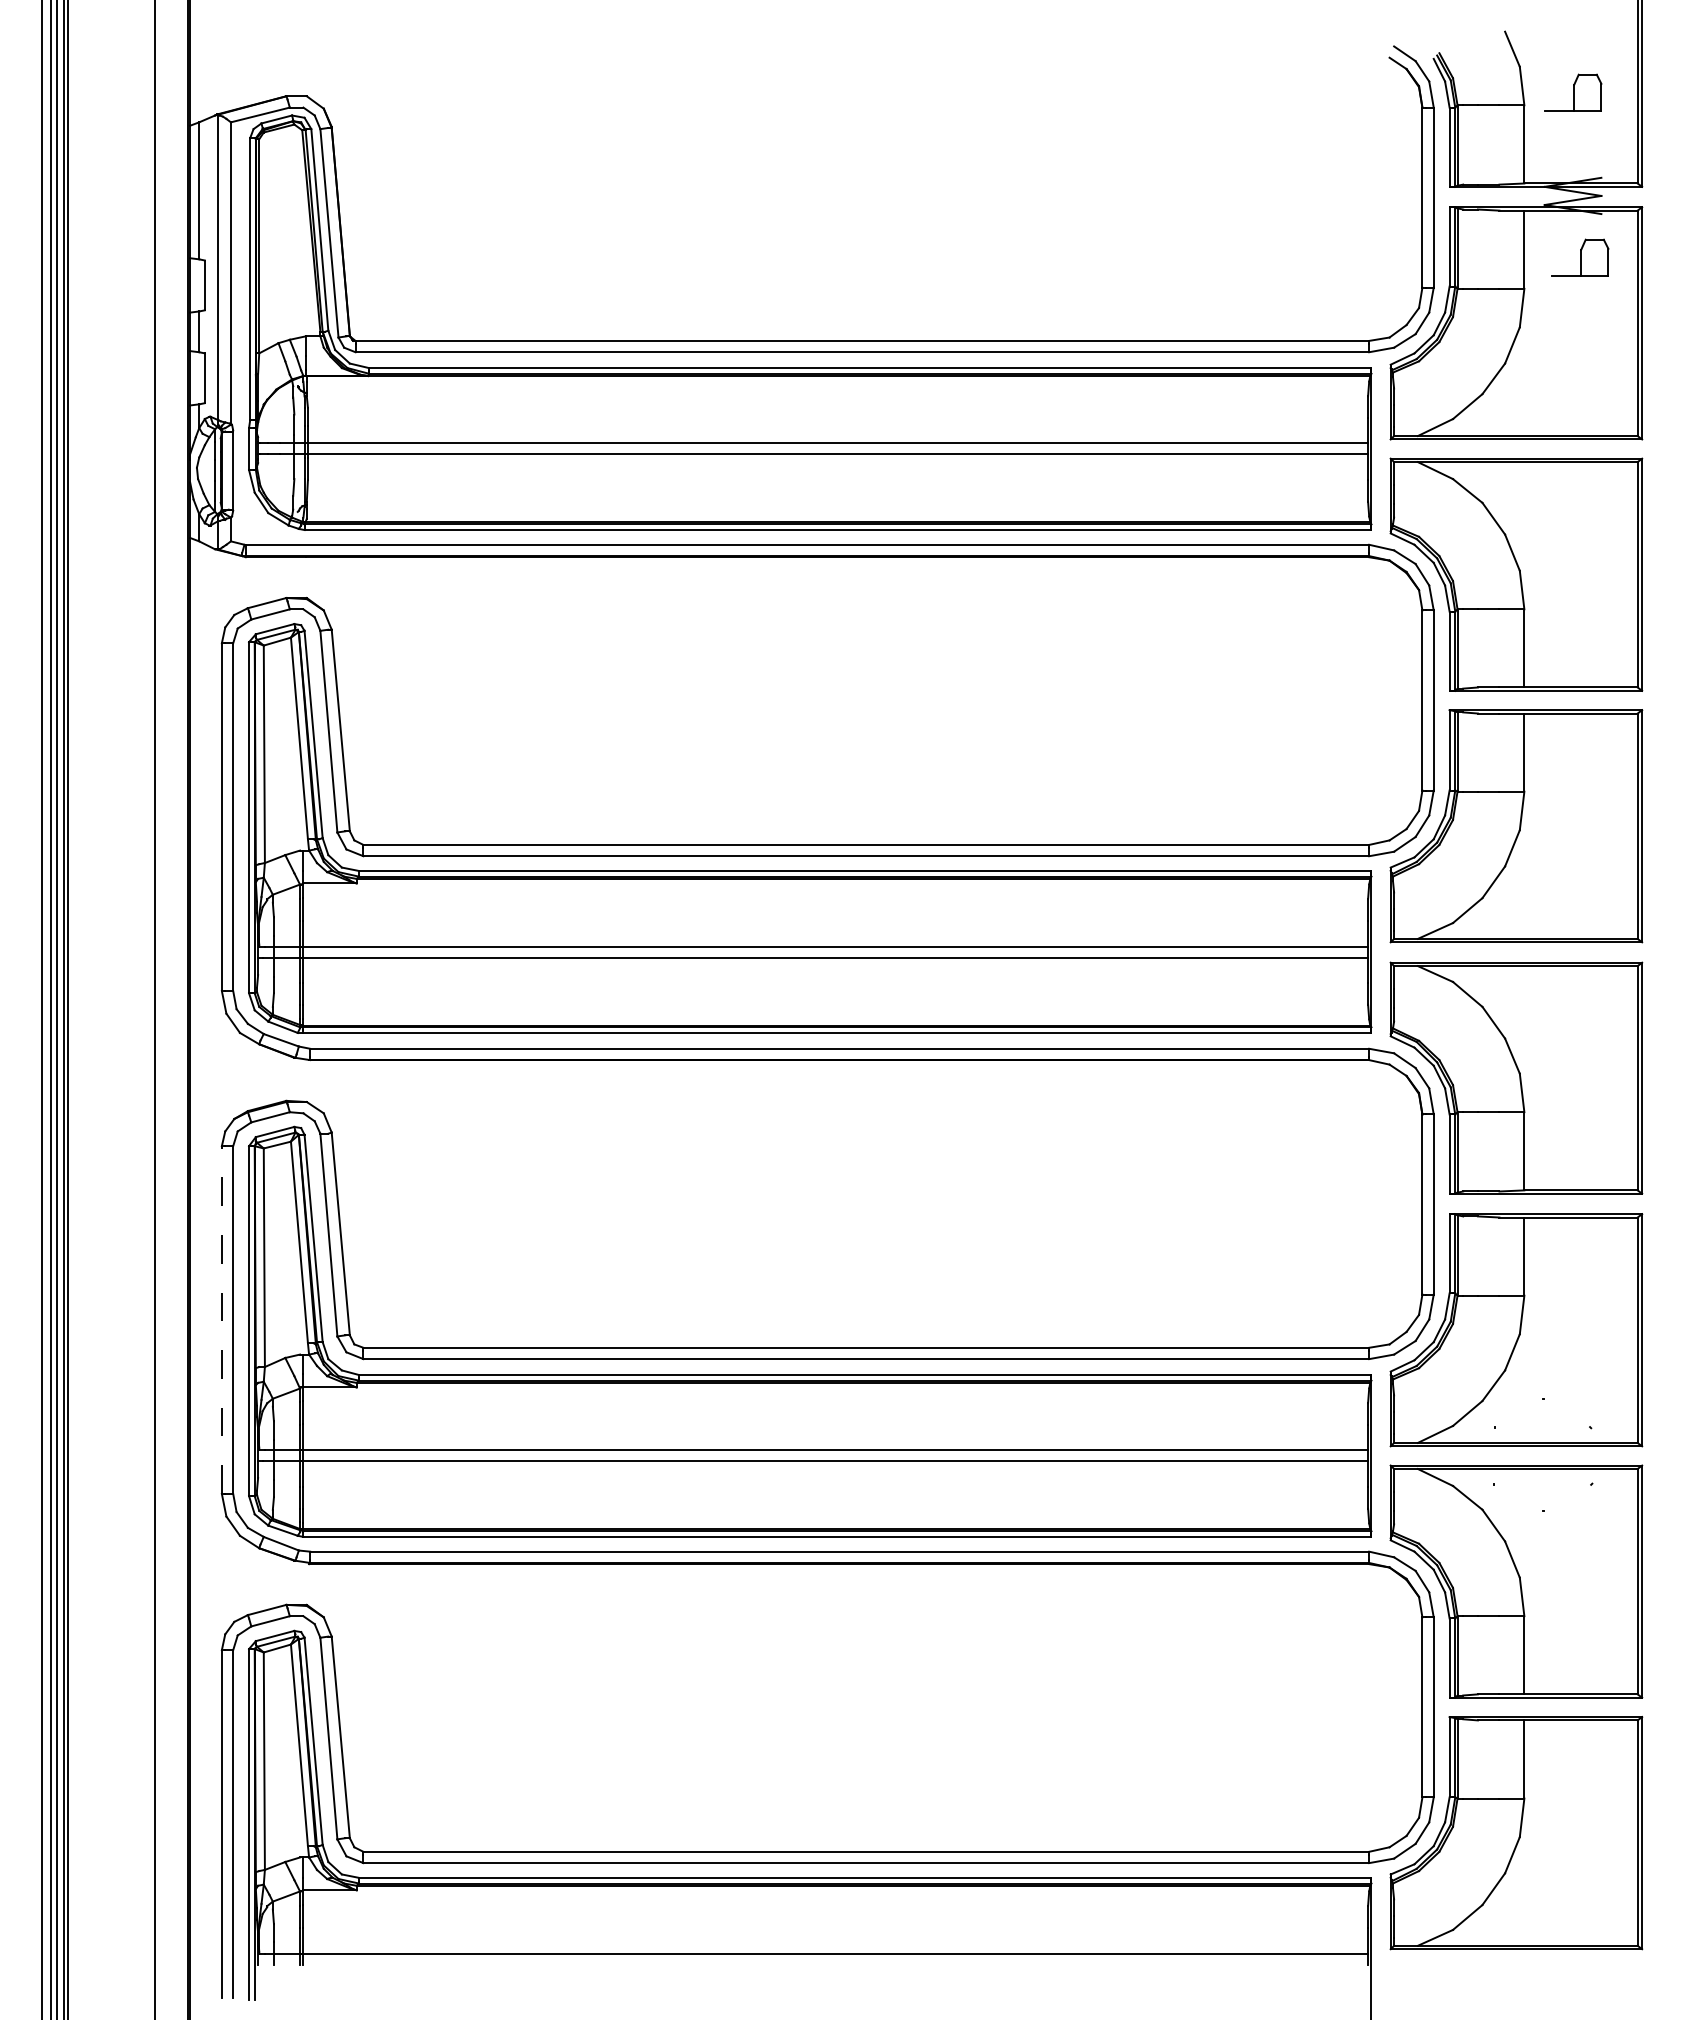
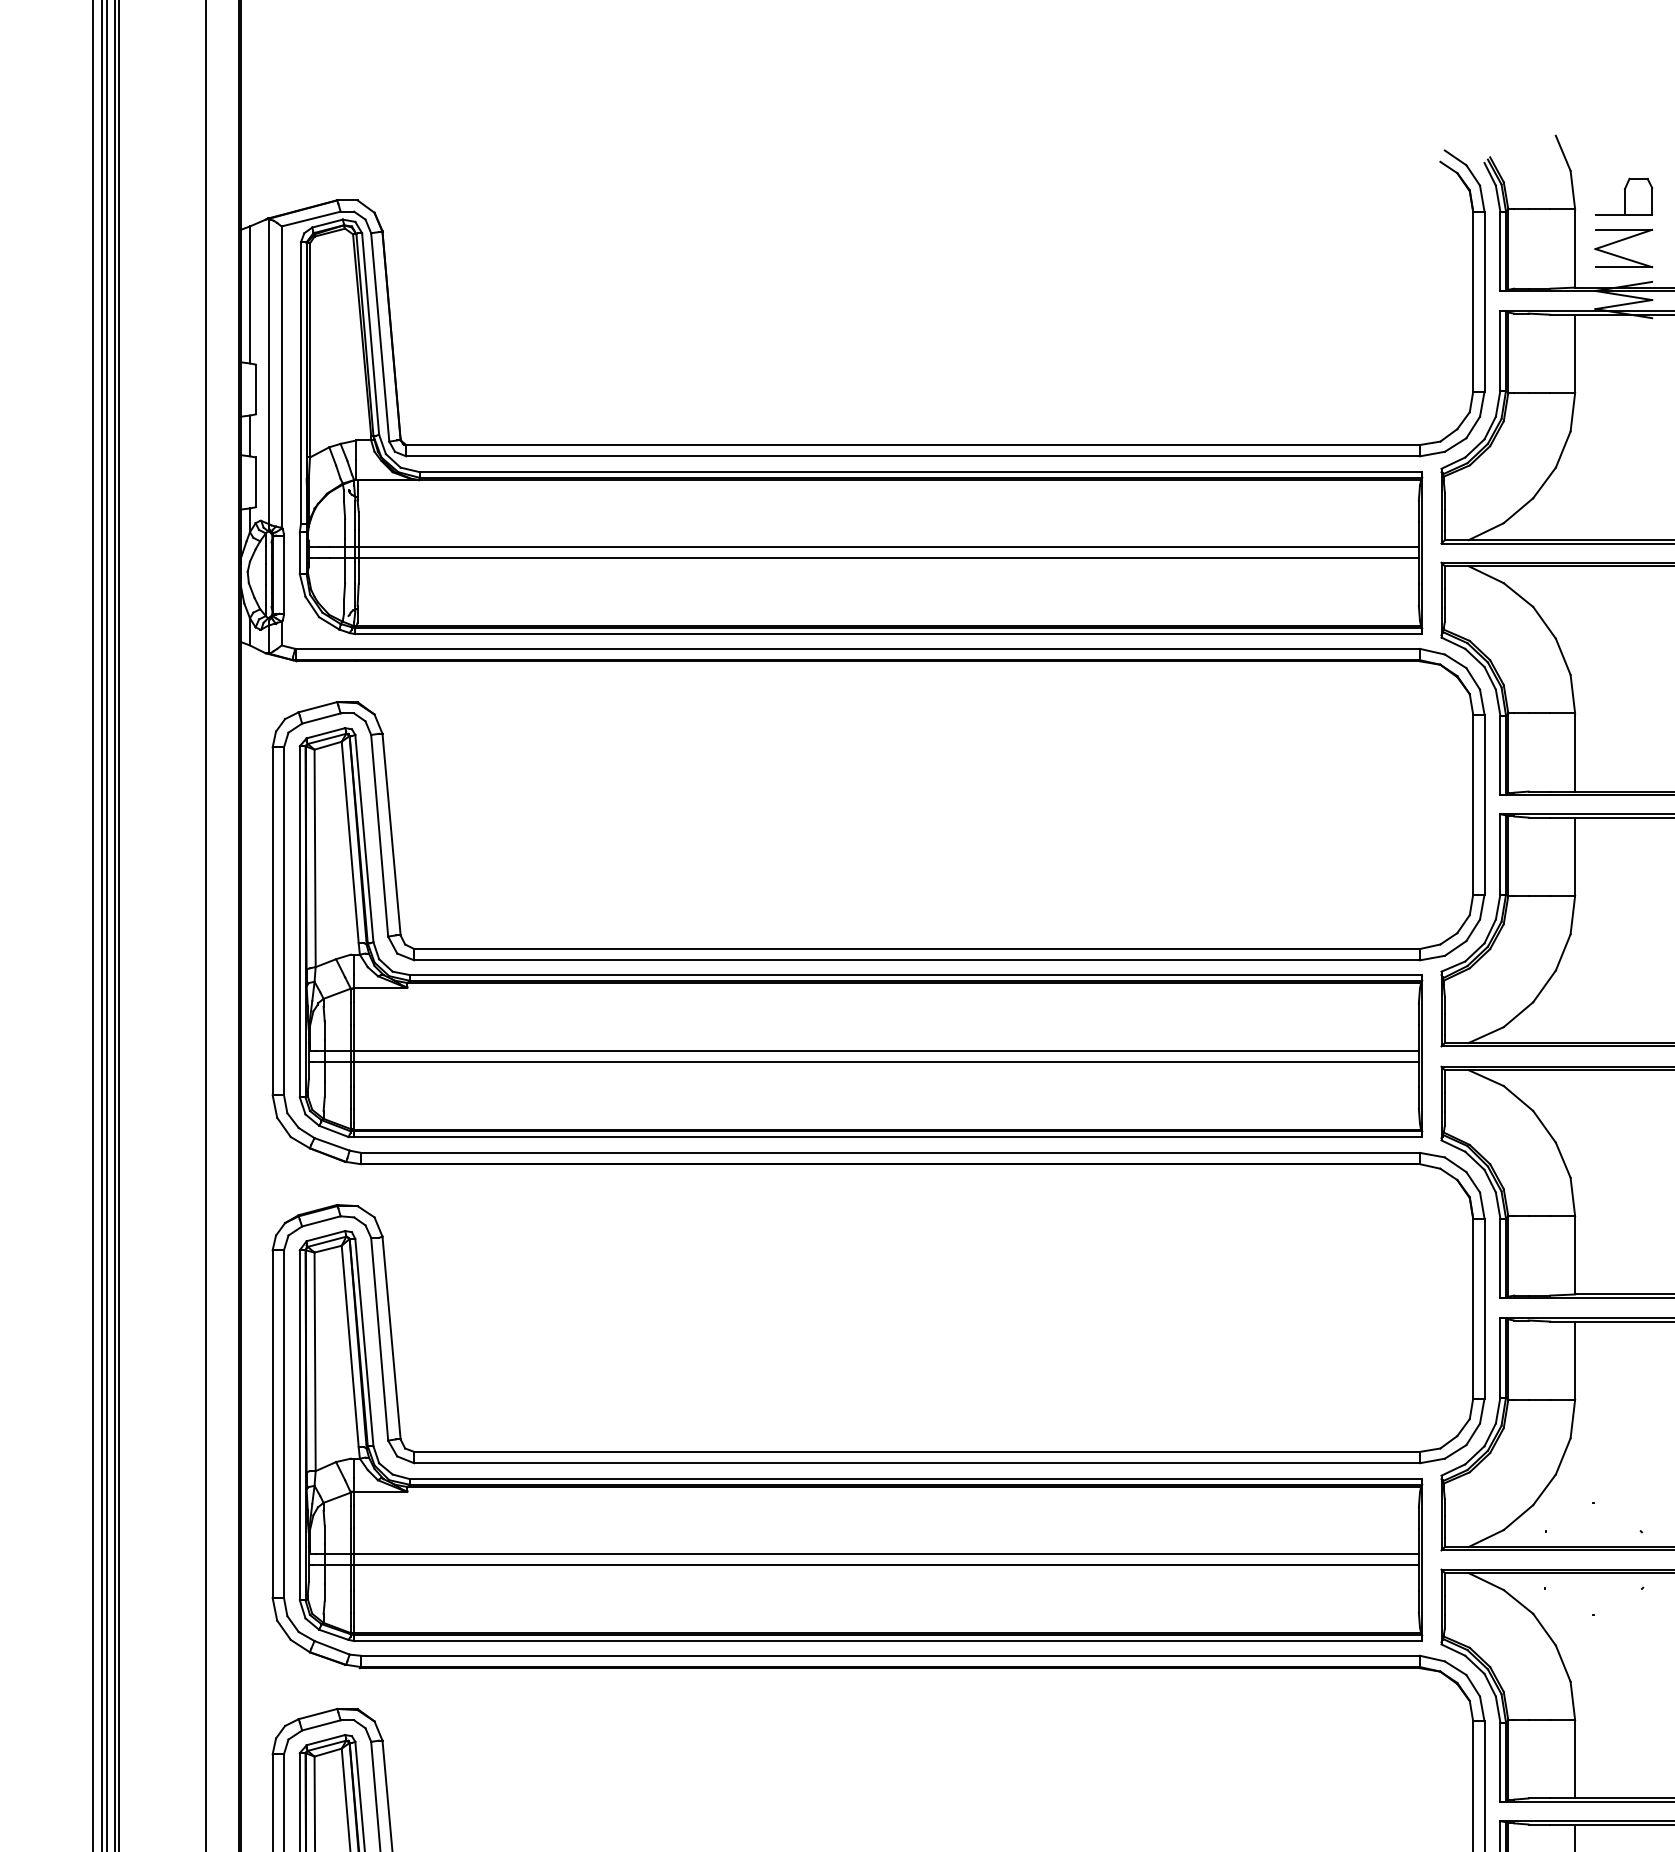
part: (1570, 137) -> (1621, 241), added
part: (1580, 257) -> (1631, 361), removed
line: (221, 1320) -> (272, 1424), dashed -> solid

